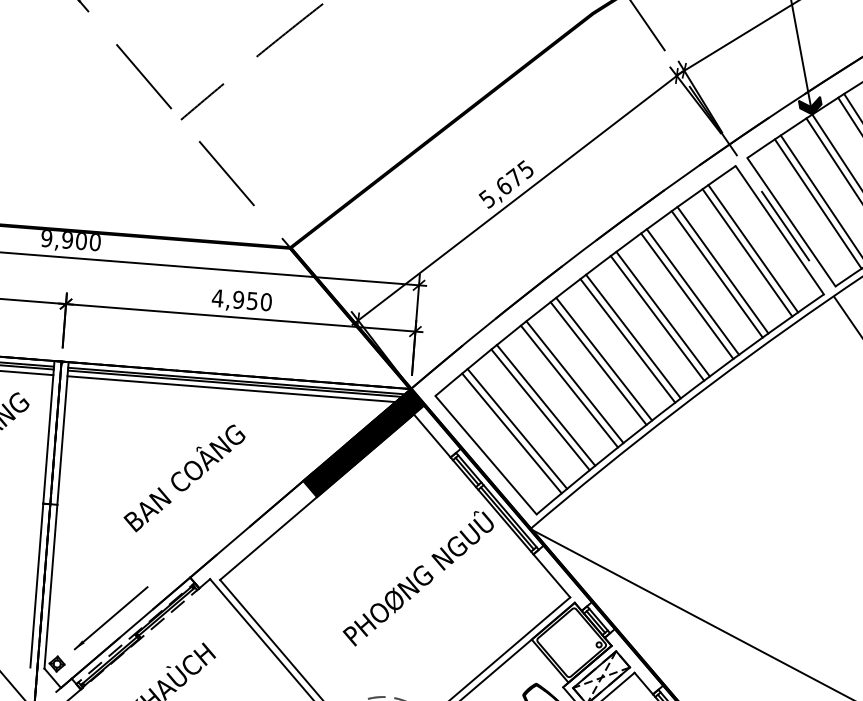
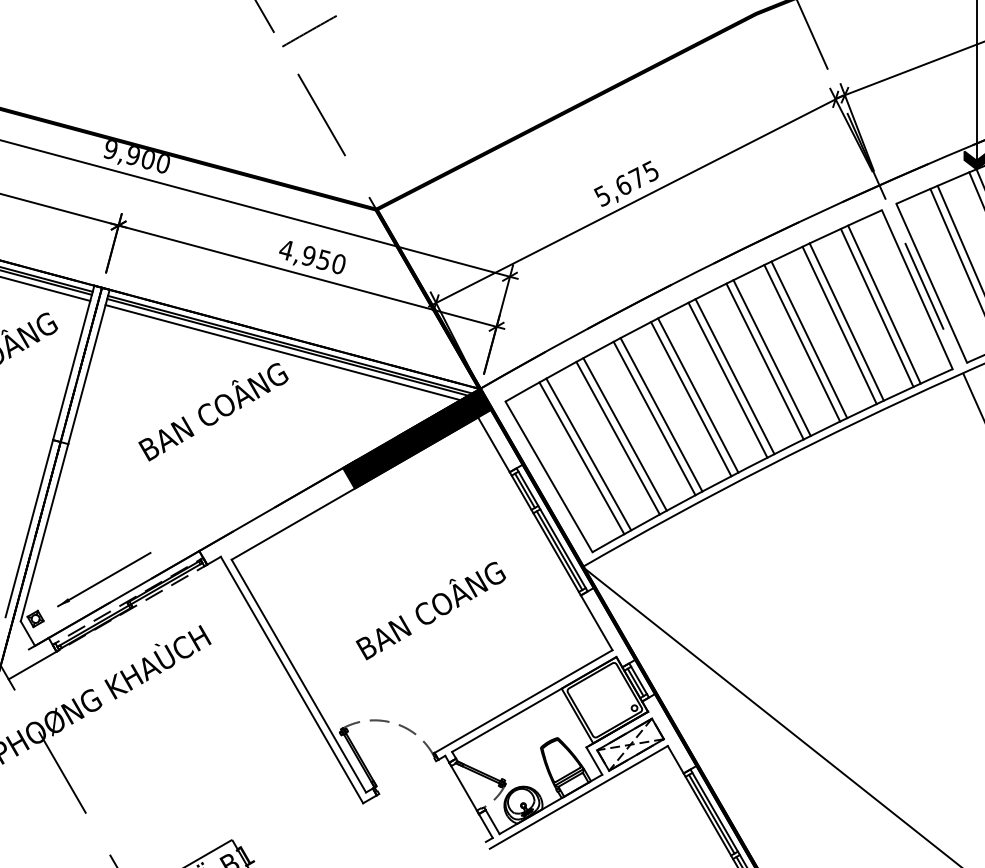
text: (184, 478) -> (213, 412), moved
text: (420, 577) -> (452, 597), PHOØNG NGUÛ -> BAN COÂNG

